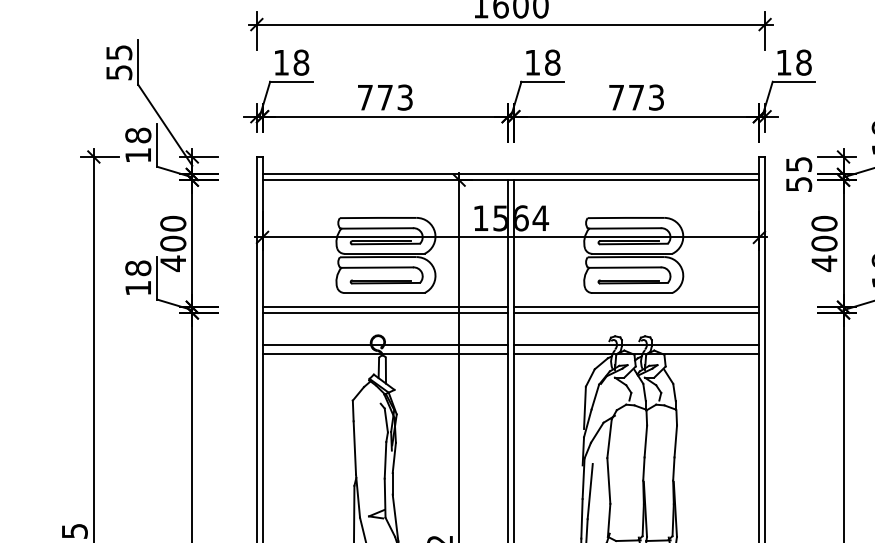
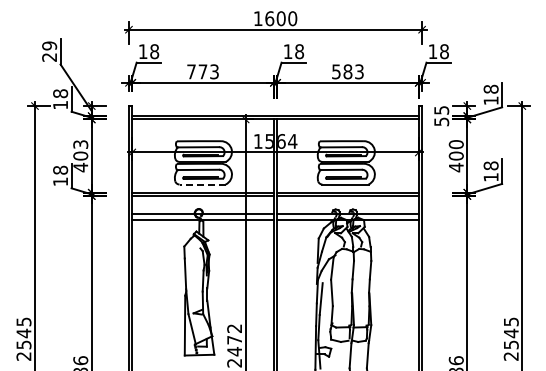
text: (119, 62) -> (49, 51), 55 -> 29
text: (627, 97) -> (342, 71), 773 -> 583
text: (172, 223) -> (80, 144), 400 -> 403
line: (384, 292) -> (202, 184), solid -> dashed

